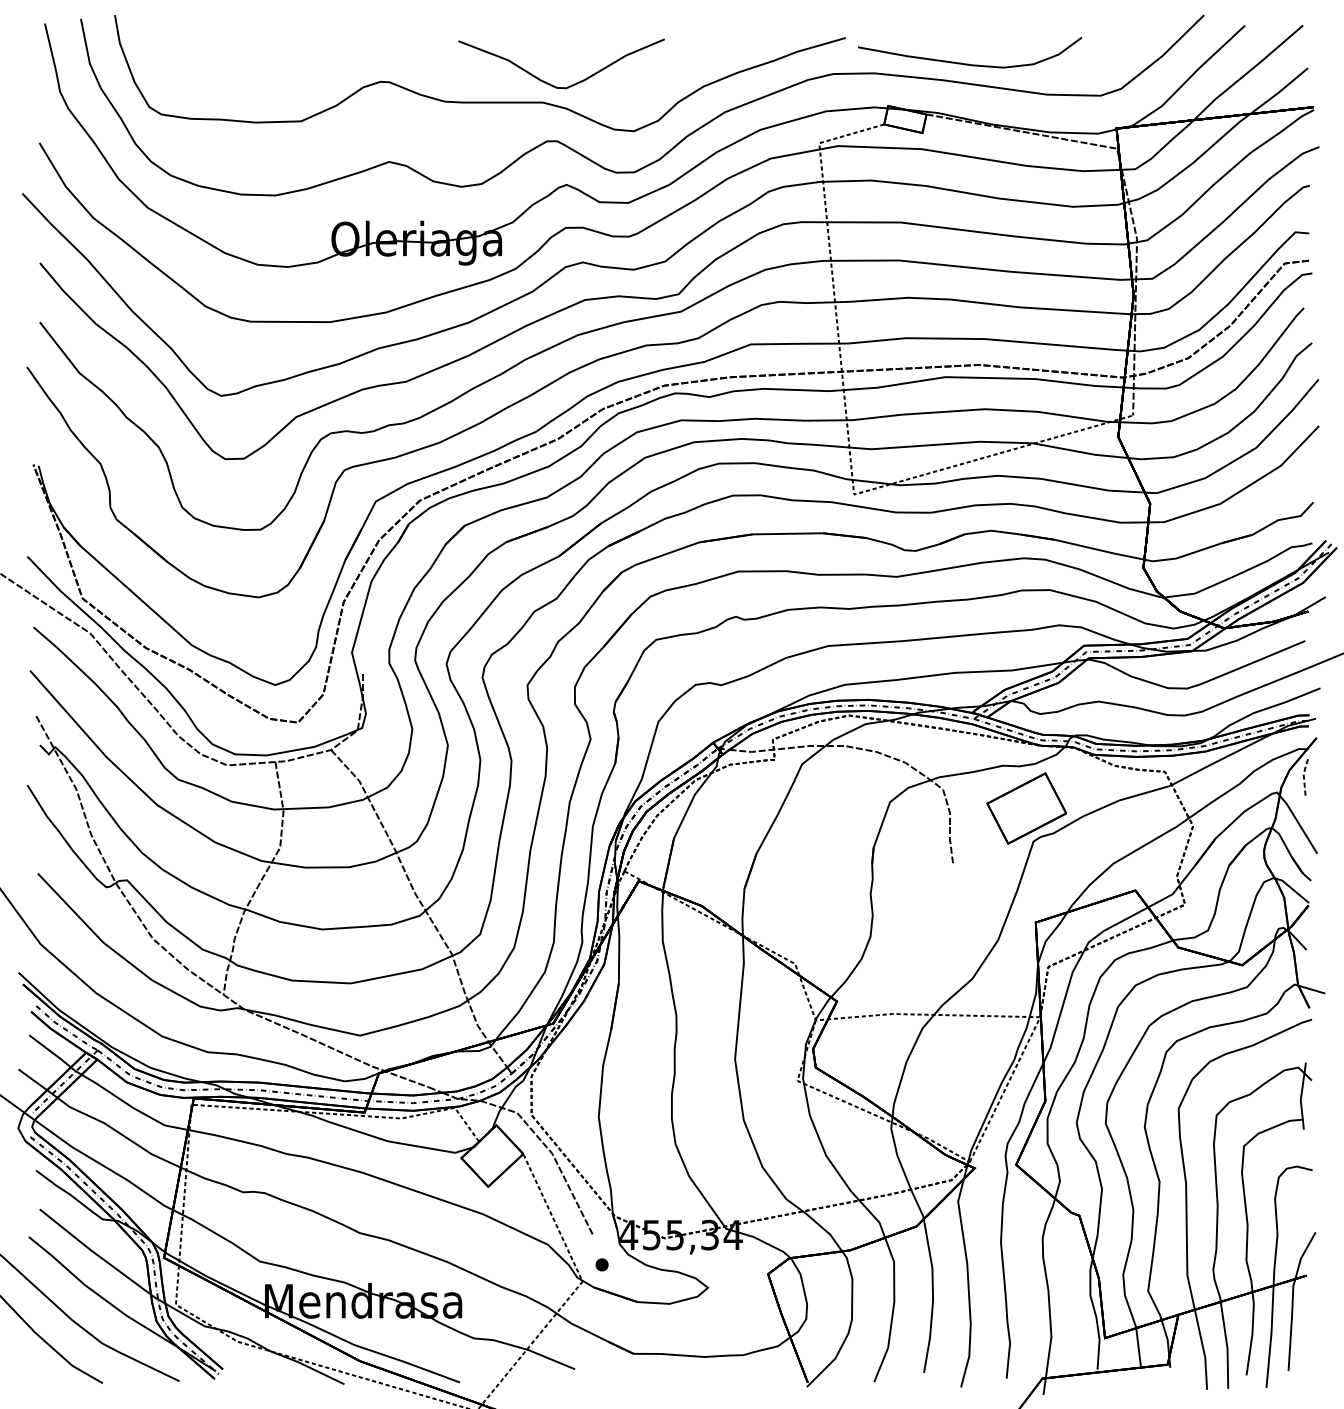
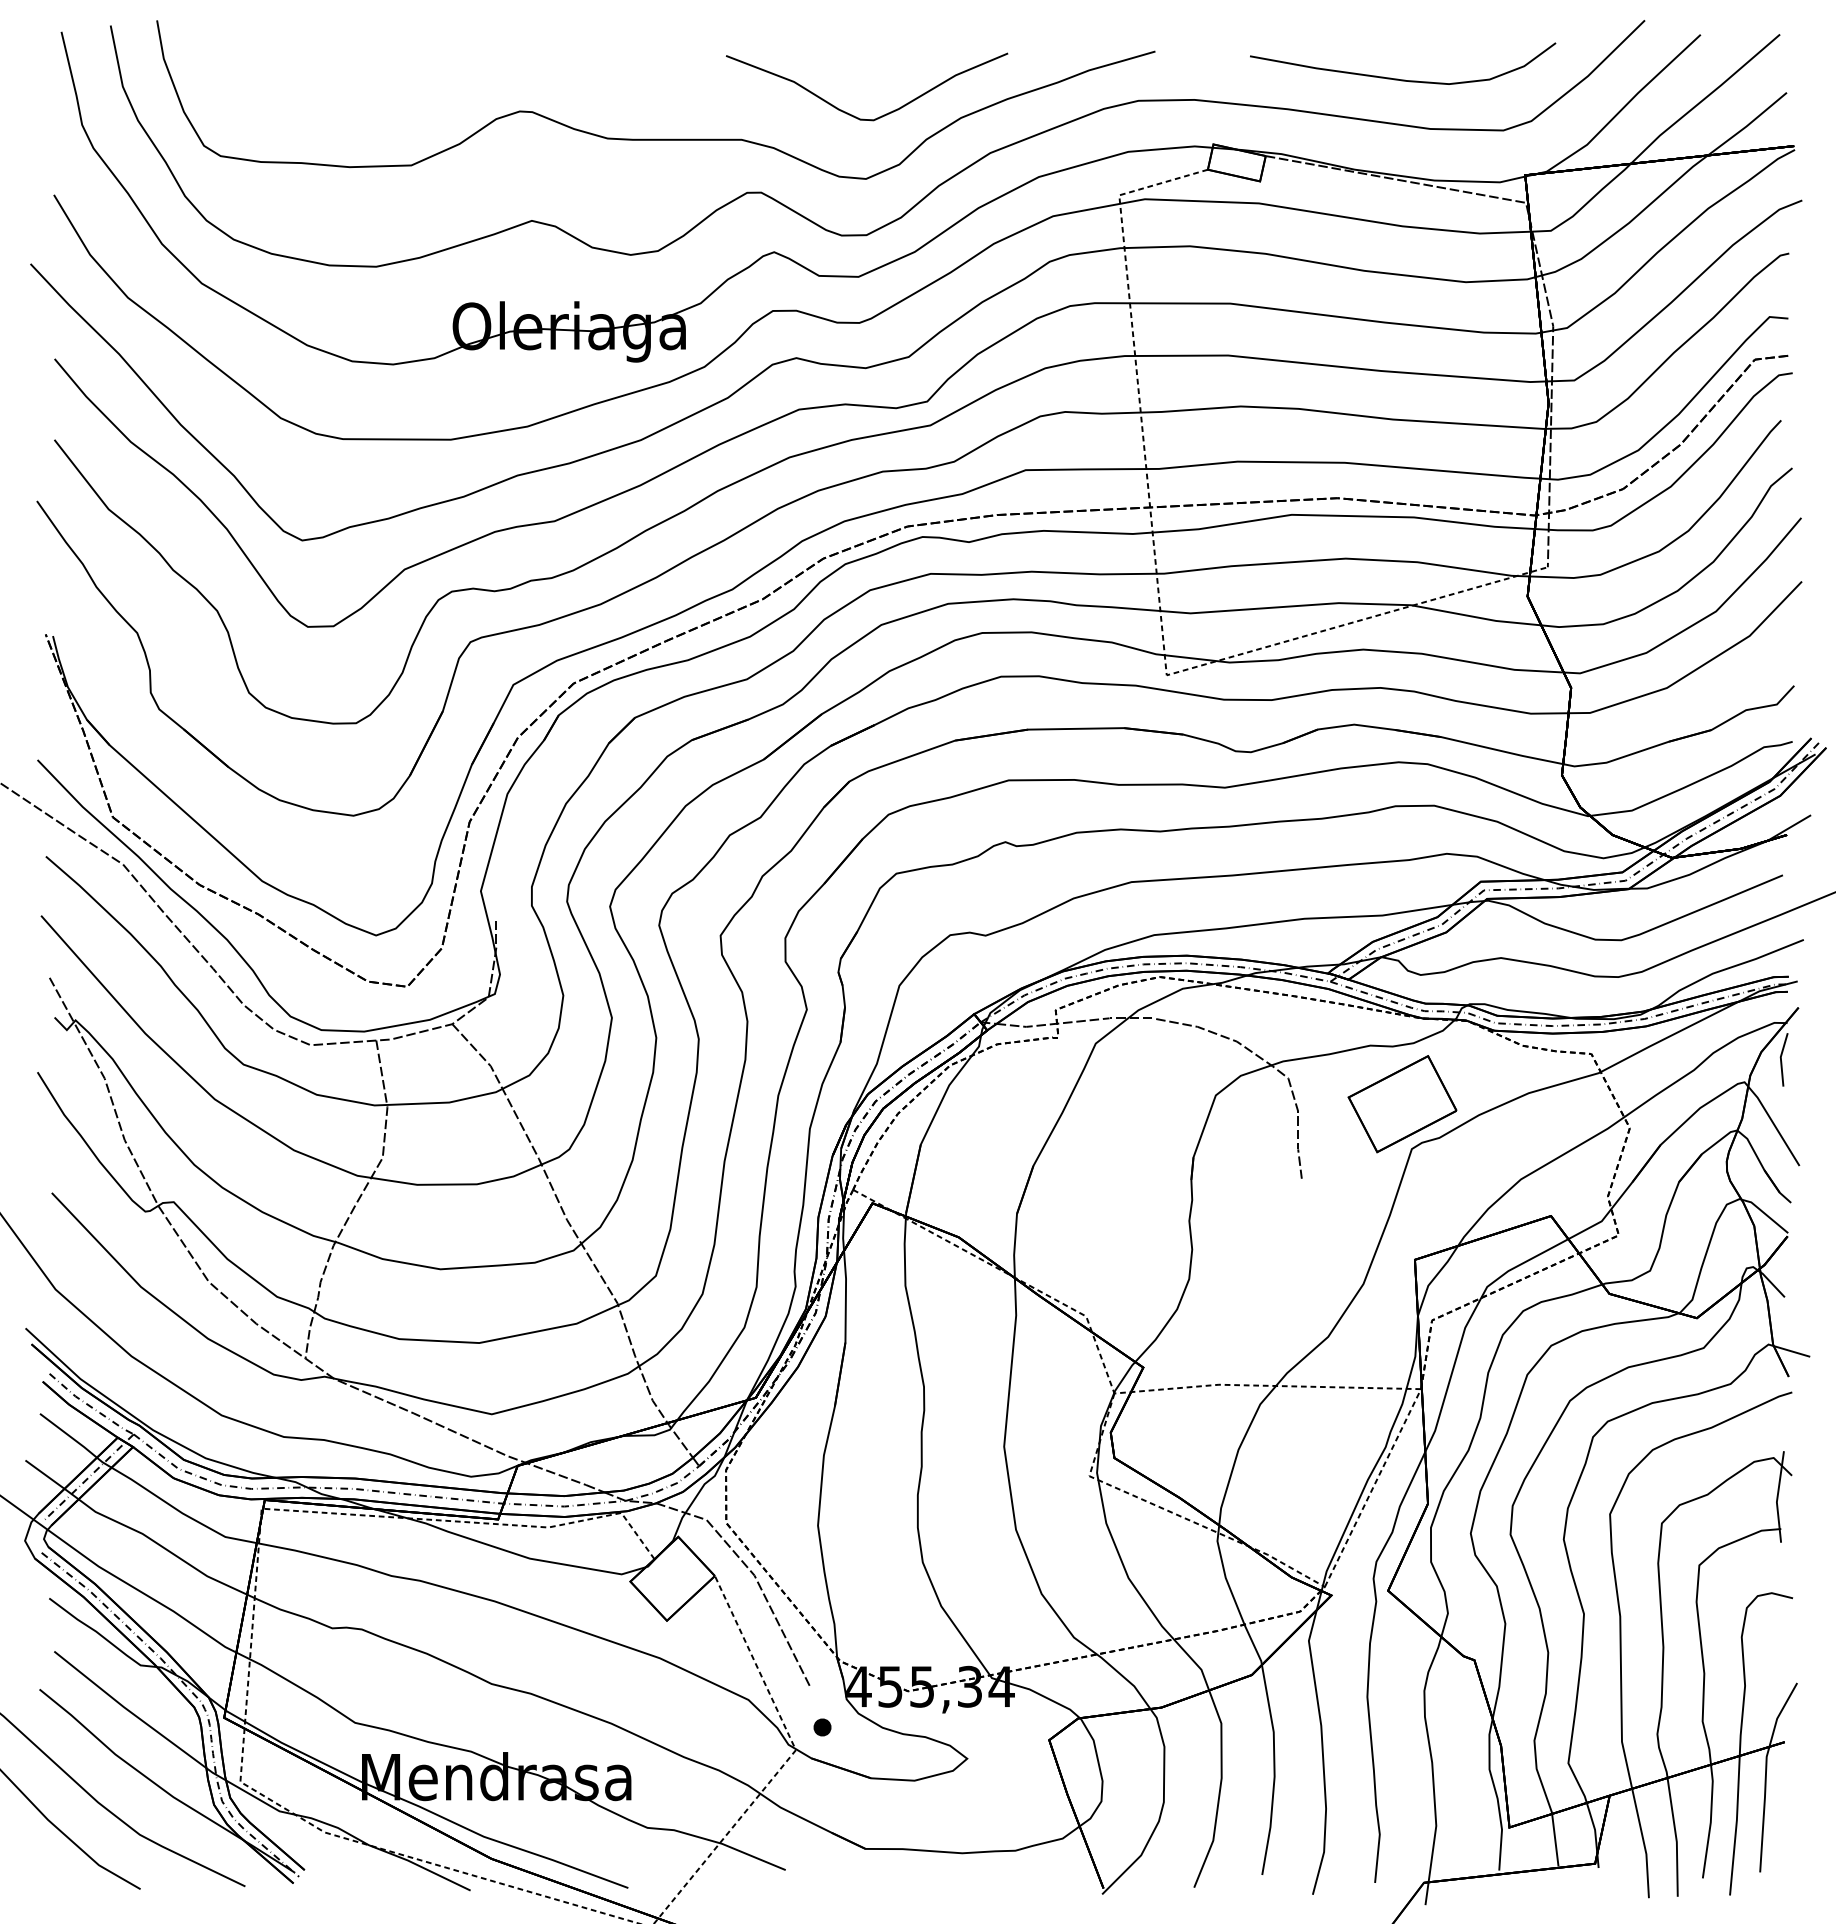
curve: (966, 63) -> (1398, 78), moved
curve: (550, 84) -> (852, 114), moved
line: (1303, 775) -> (1780, 1059), dashed -> solid

